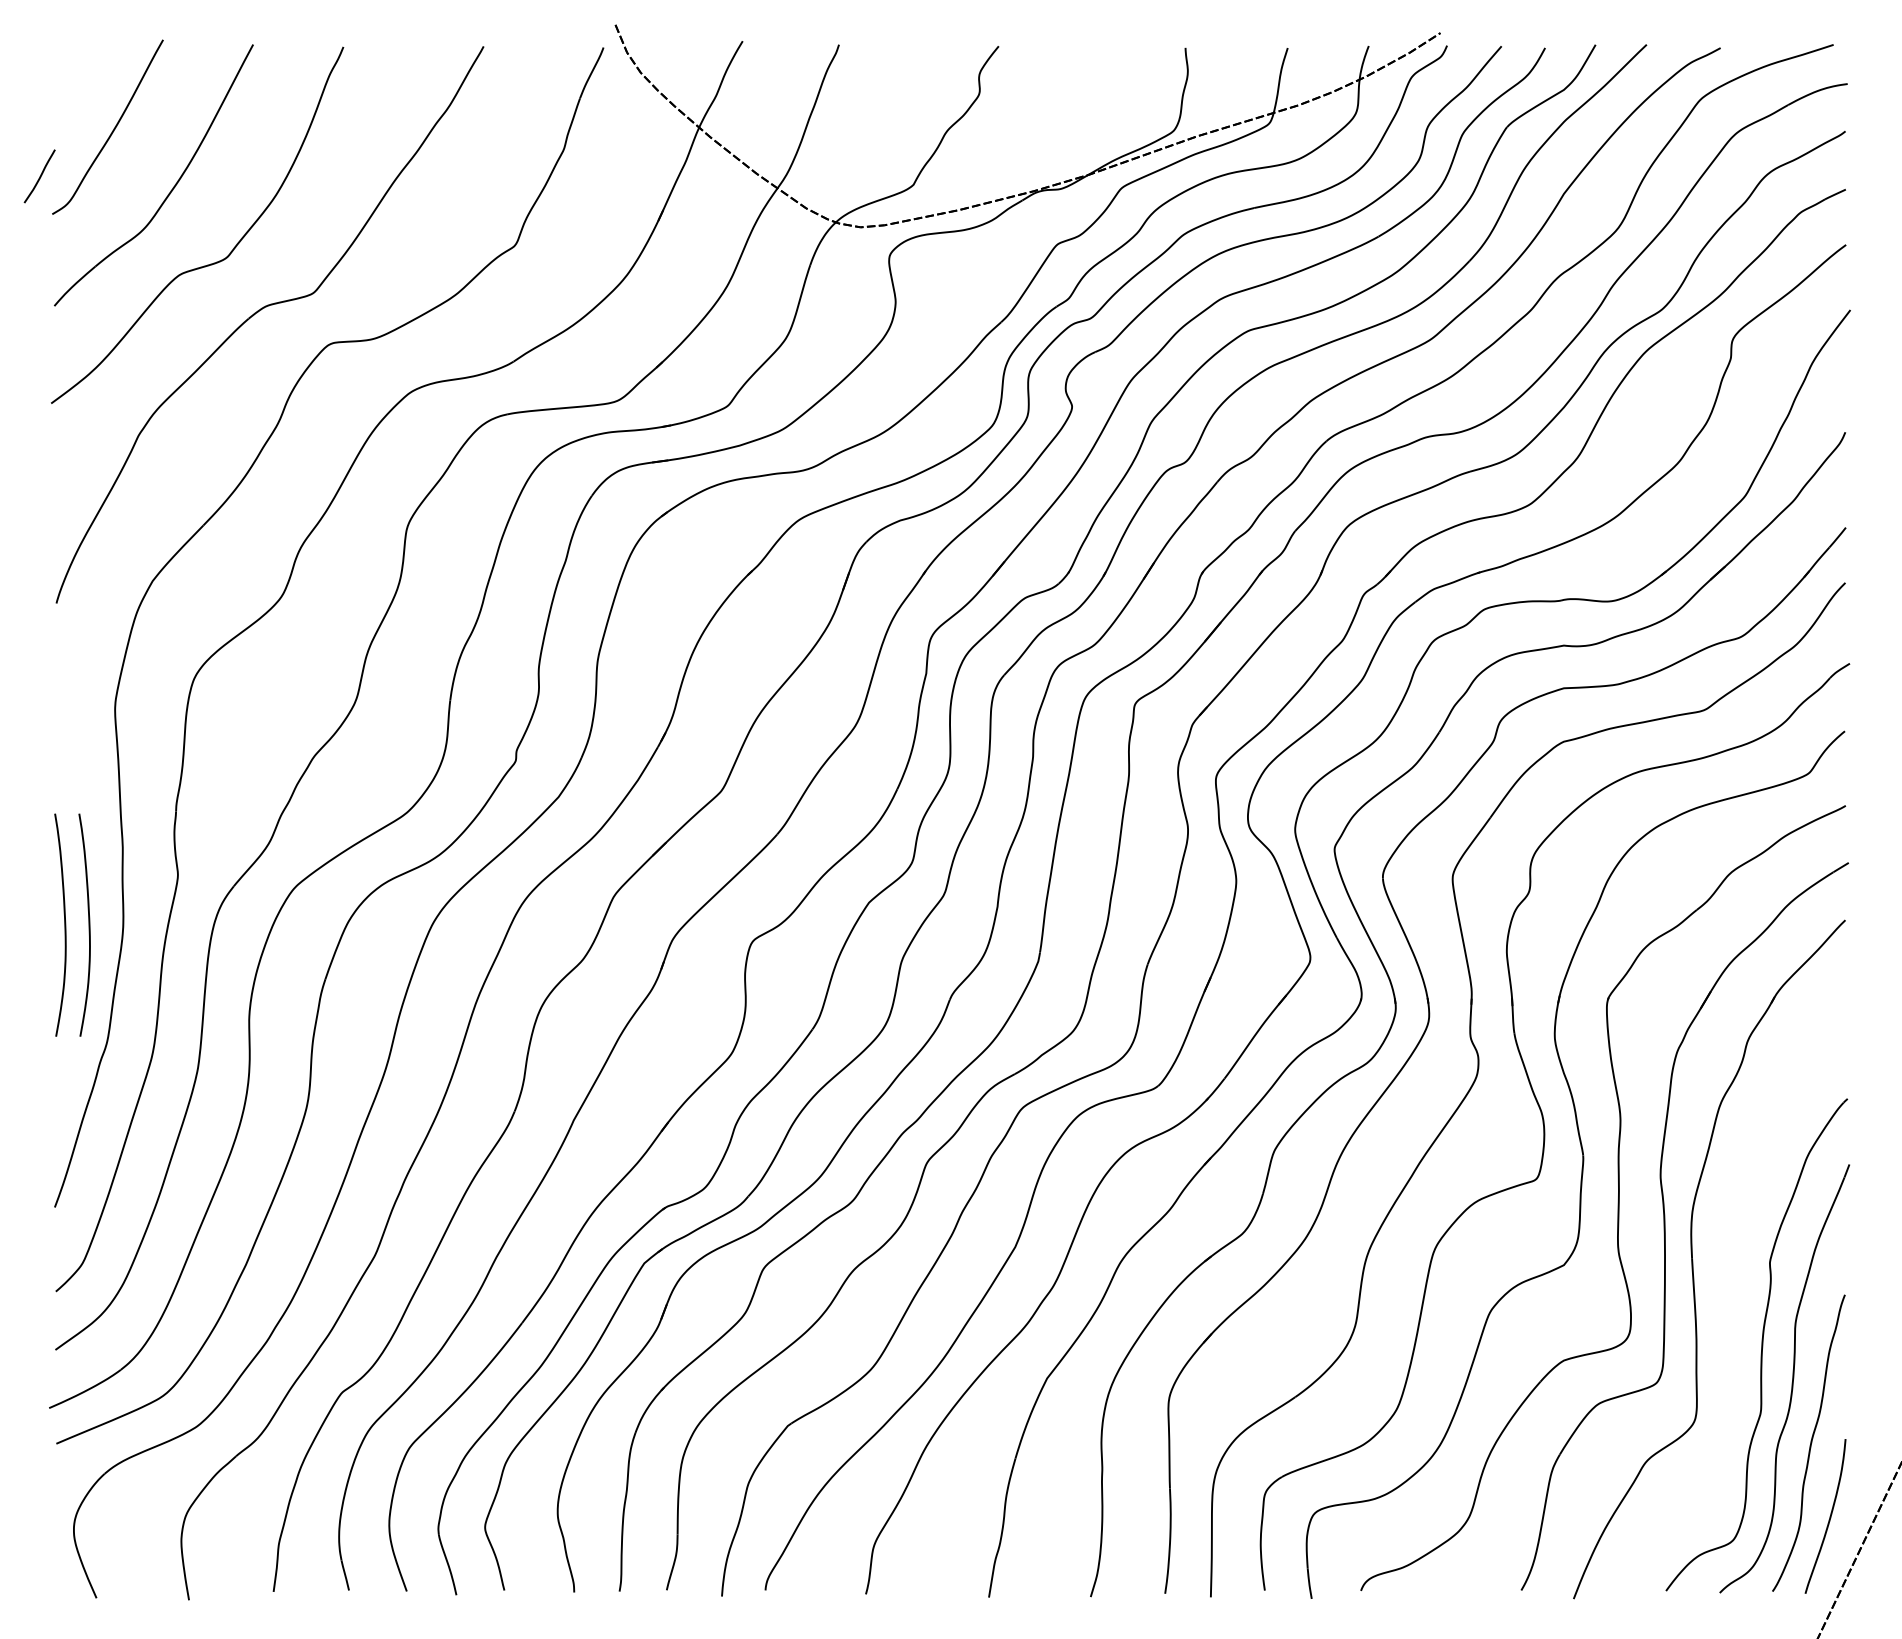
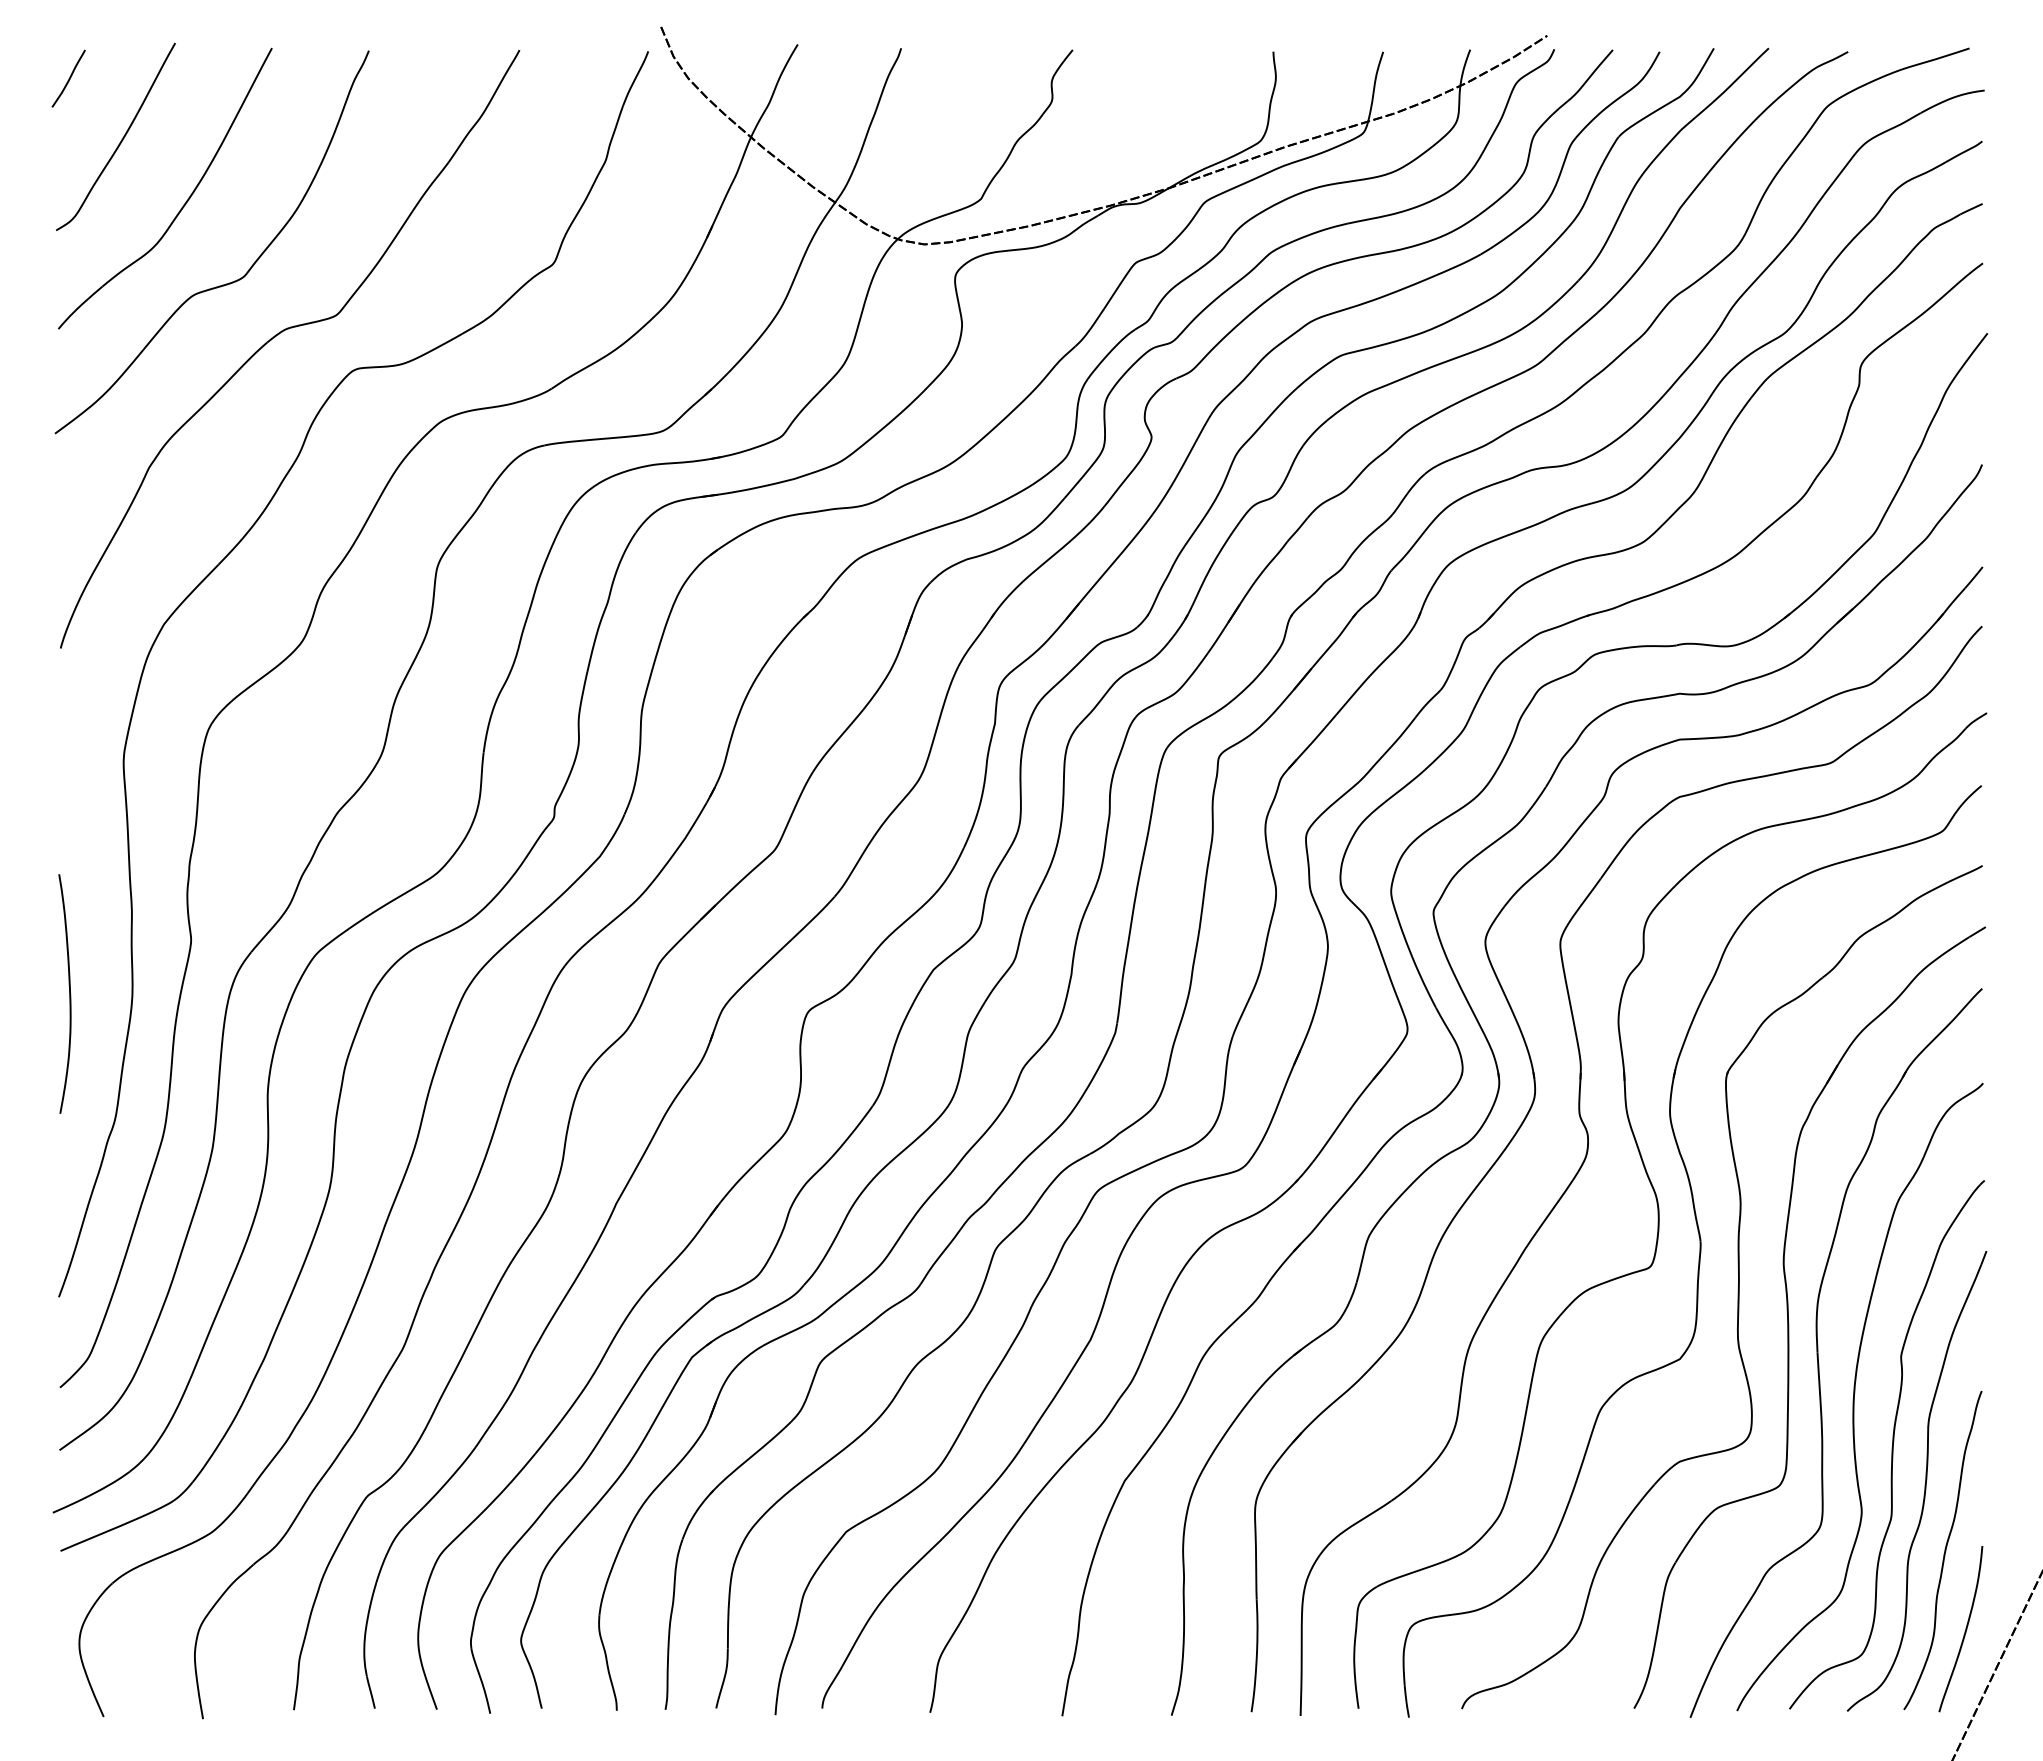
curve: (39, 176) -> (68, 78), moved
curve: (88, 924) -> (95, 993), removed
part: (1731, 1299) -> (1859, 1396), added

